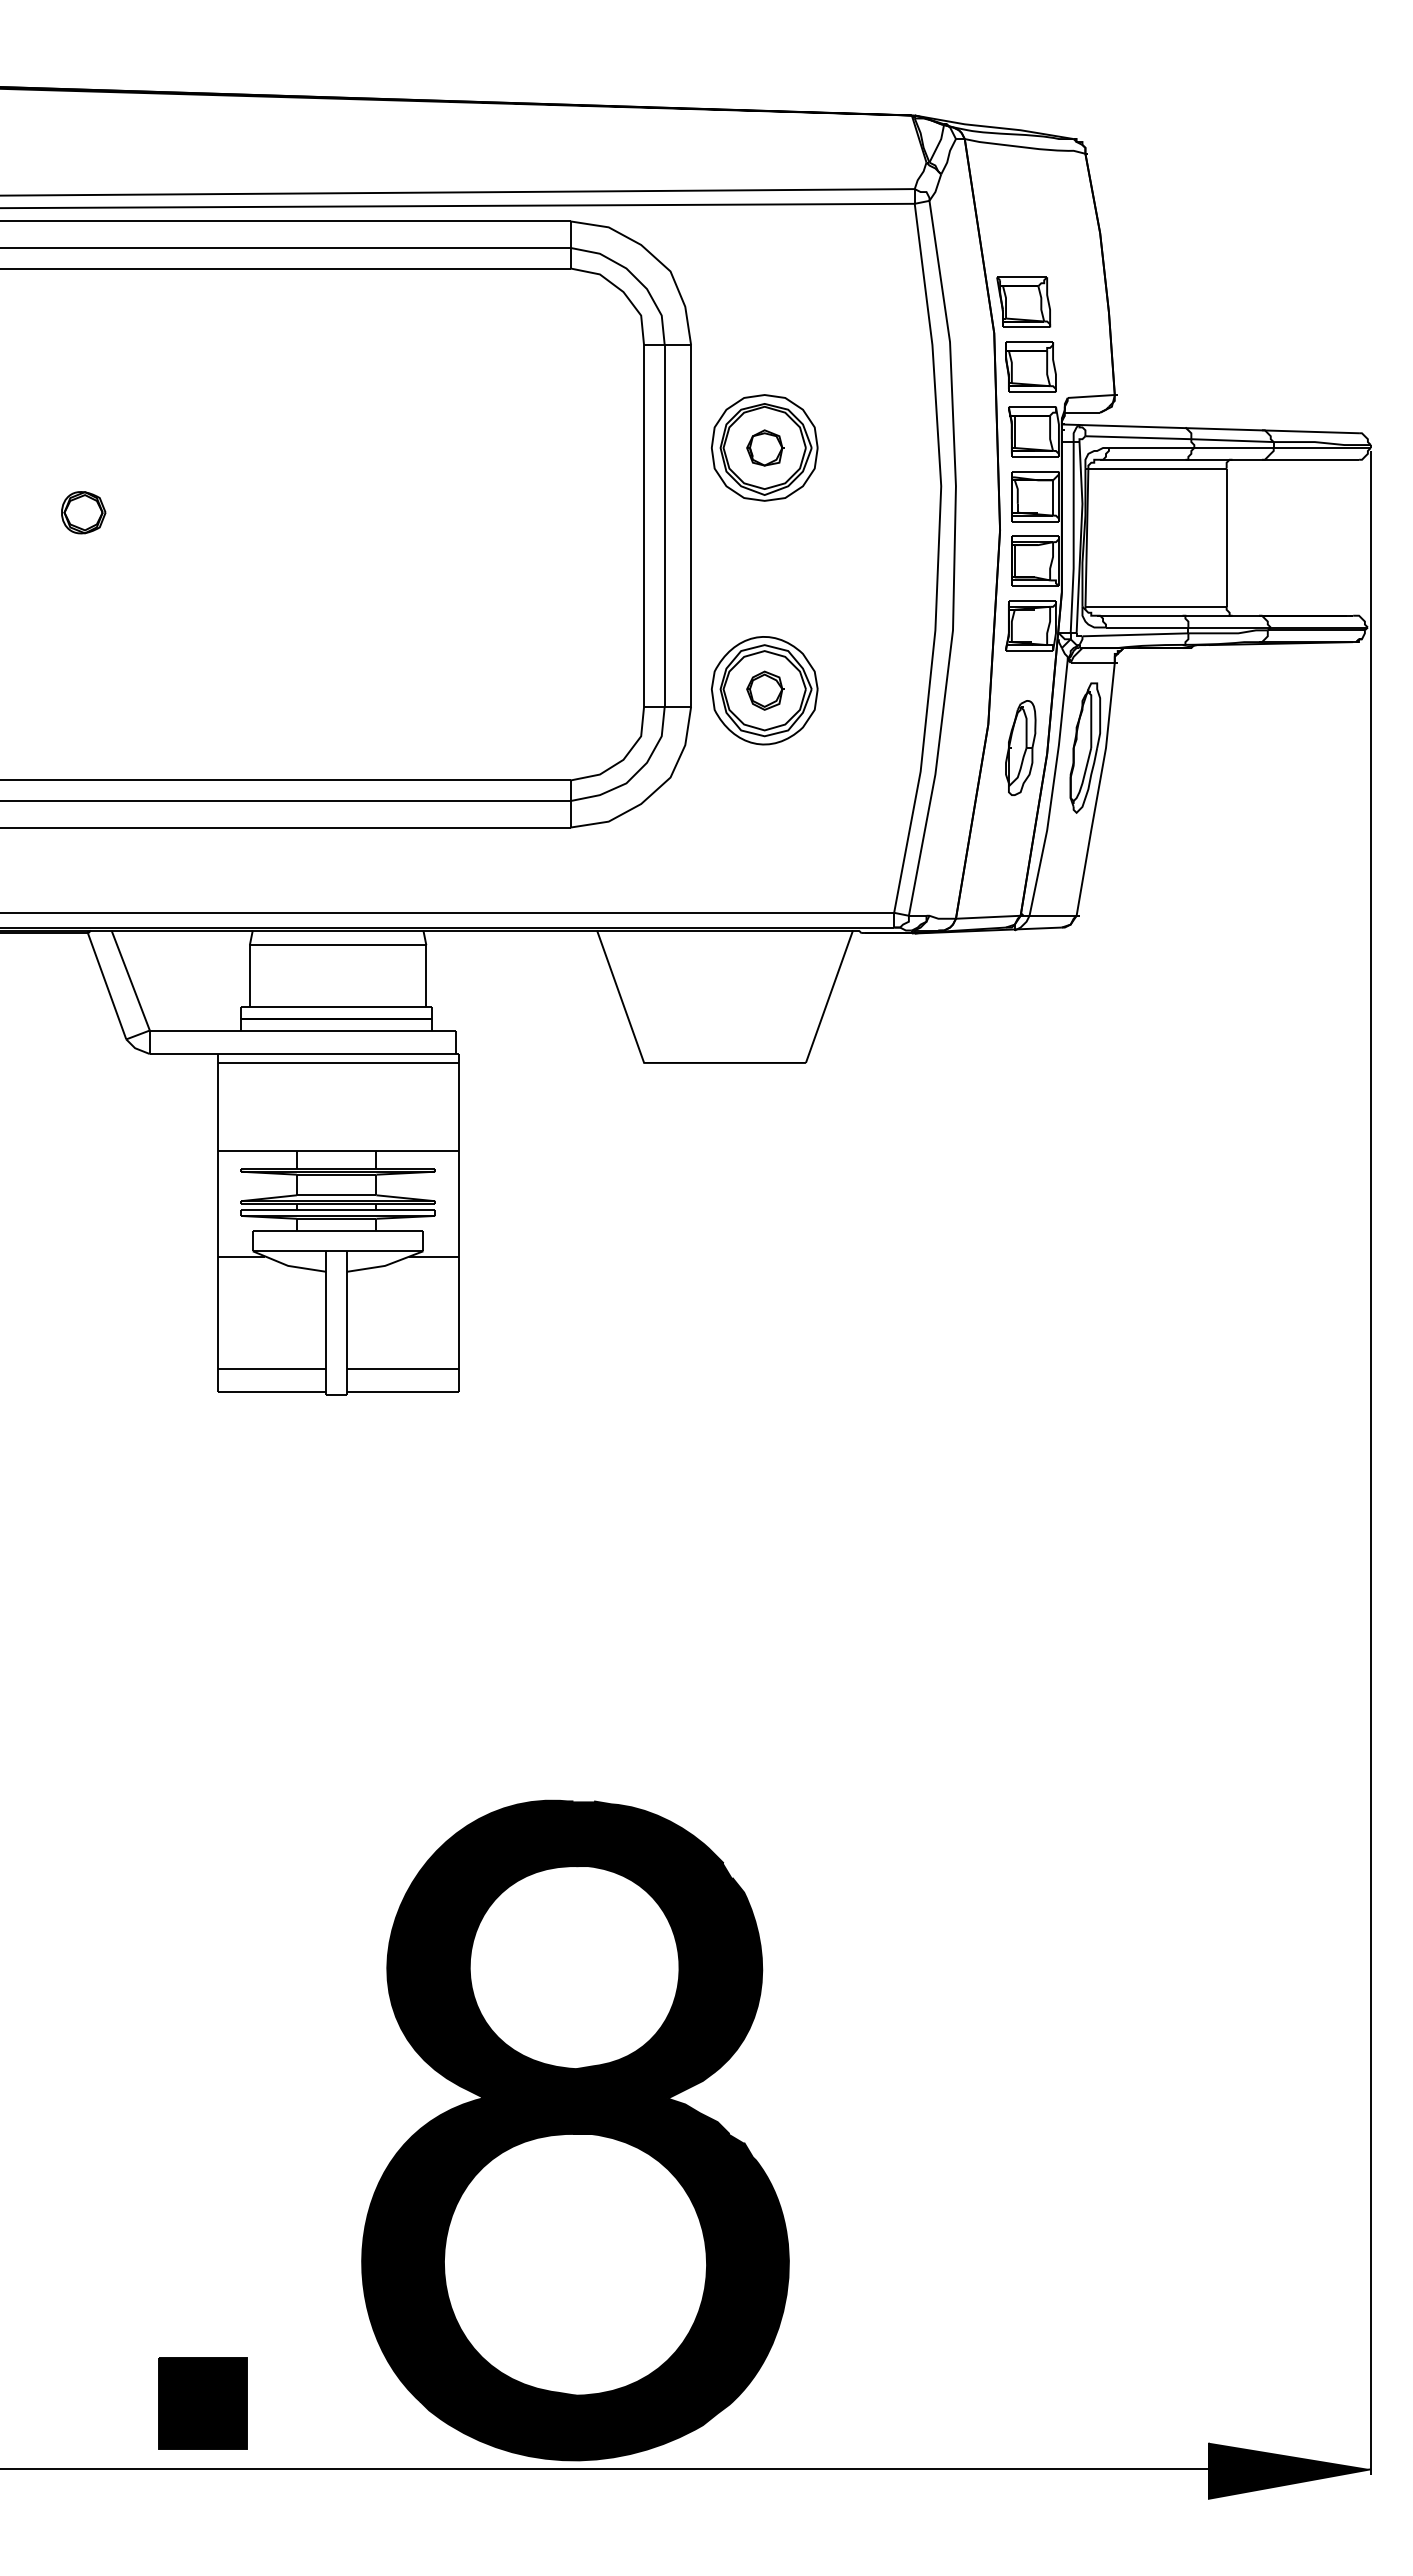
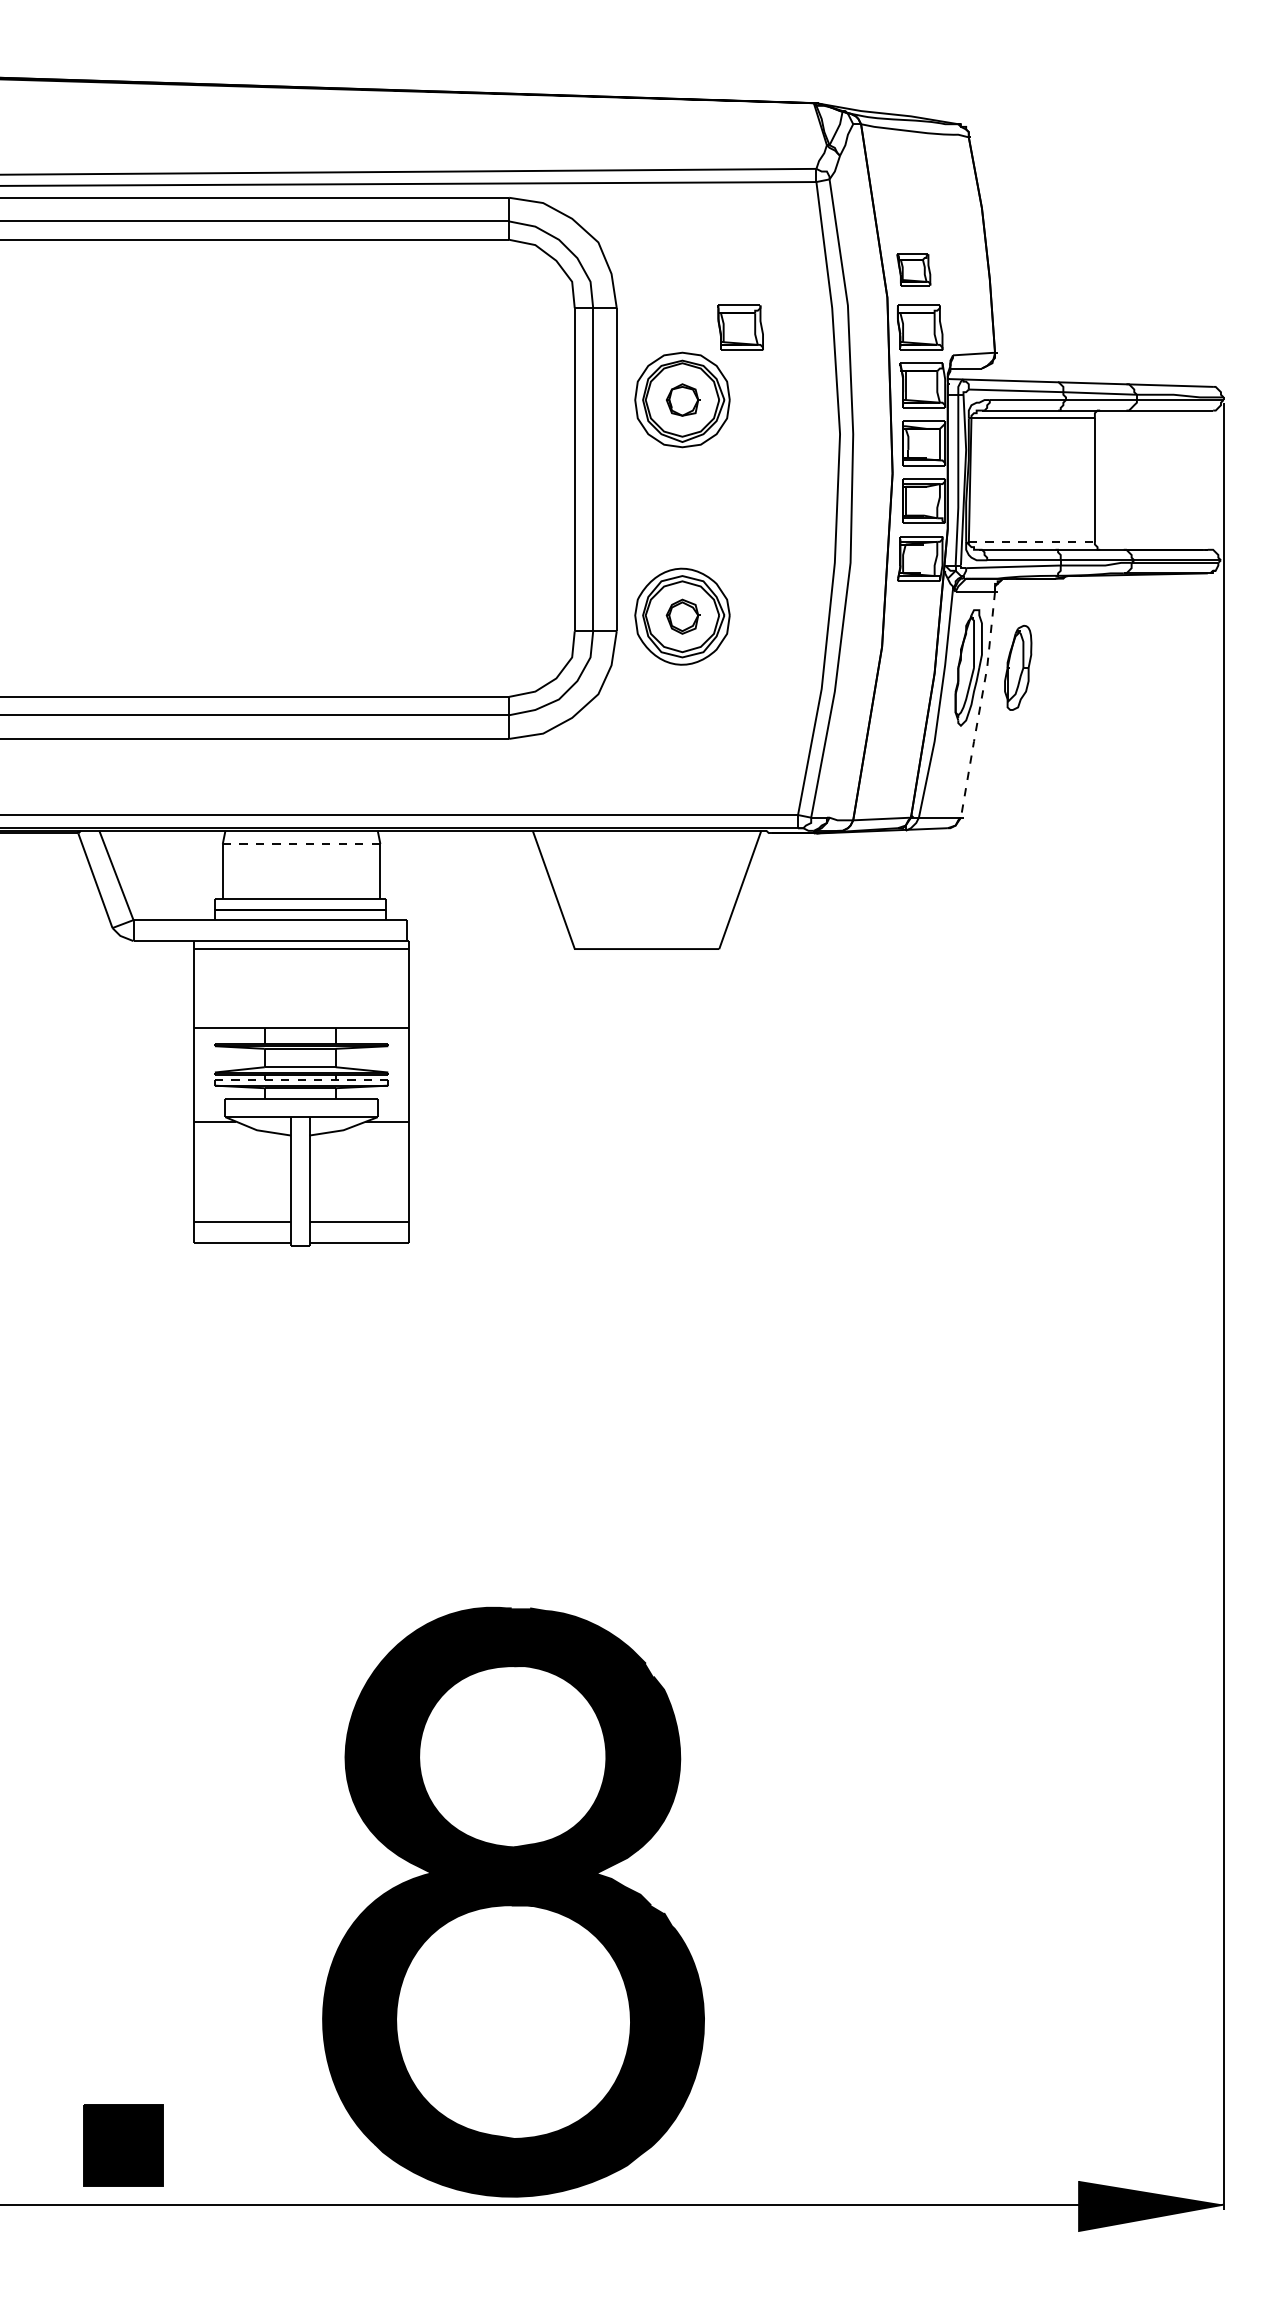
part: (1023, 301) -> (913, 269), size x0.7
part: (829, 366) -> (740, 327), added
part: (83, 512) -> (74, 457), removed
line: (1156, 606) -> (1032, 541), solid -> dashed
part: (1020, 747) -> (1017, 667), moved
line: (1098, 790) -> (980, 705), solid -> dashed
line: (338, 945) -> (301, 844), solid -> dashed
line: (338, 1210) -> (301, 1080), solid -> dashed
part: (202, 2403) -> (123, 2145), moved

